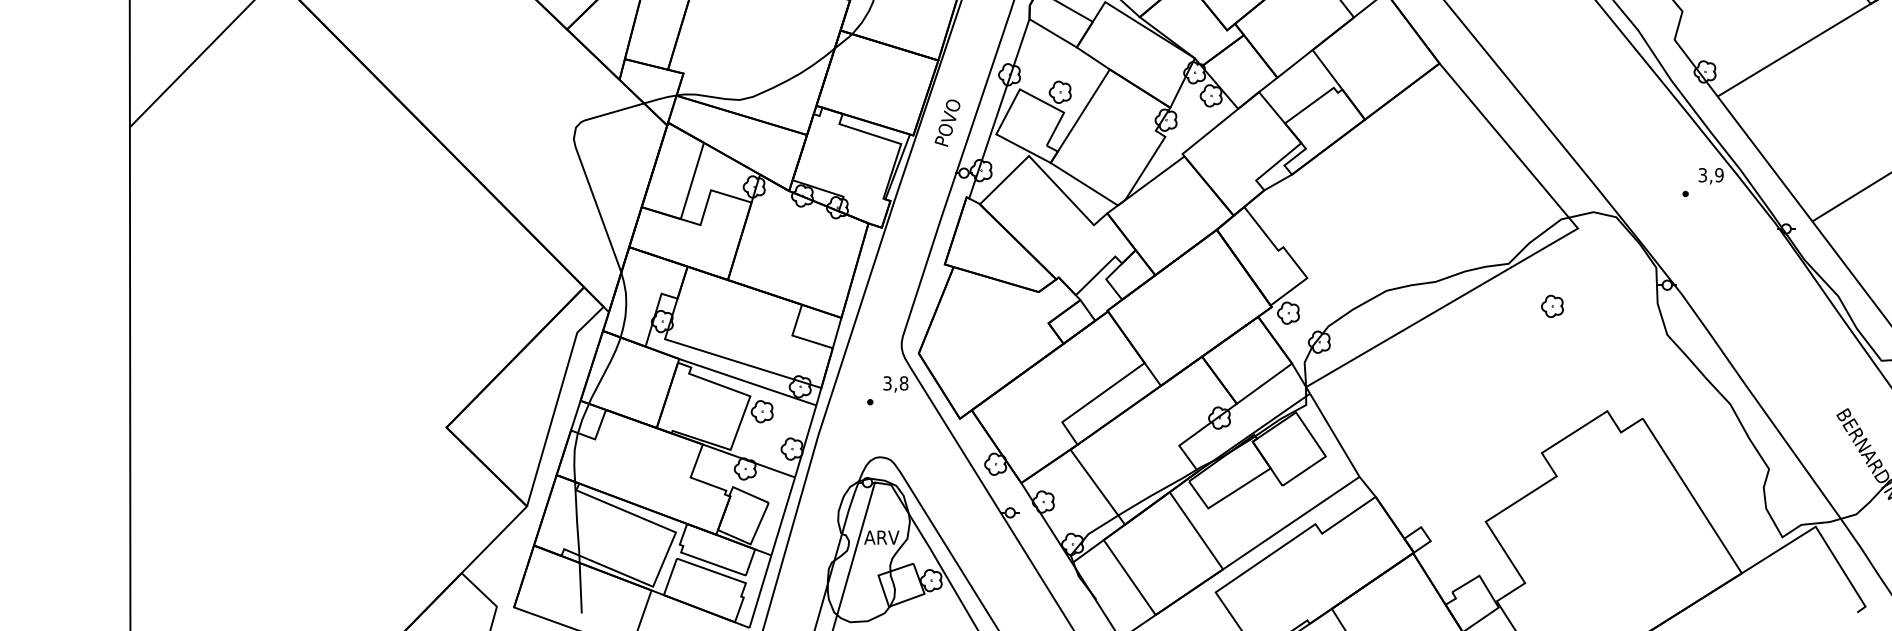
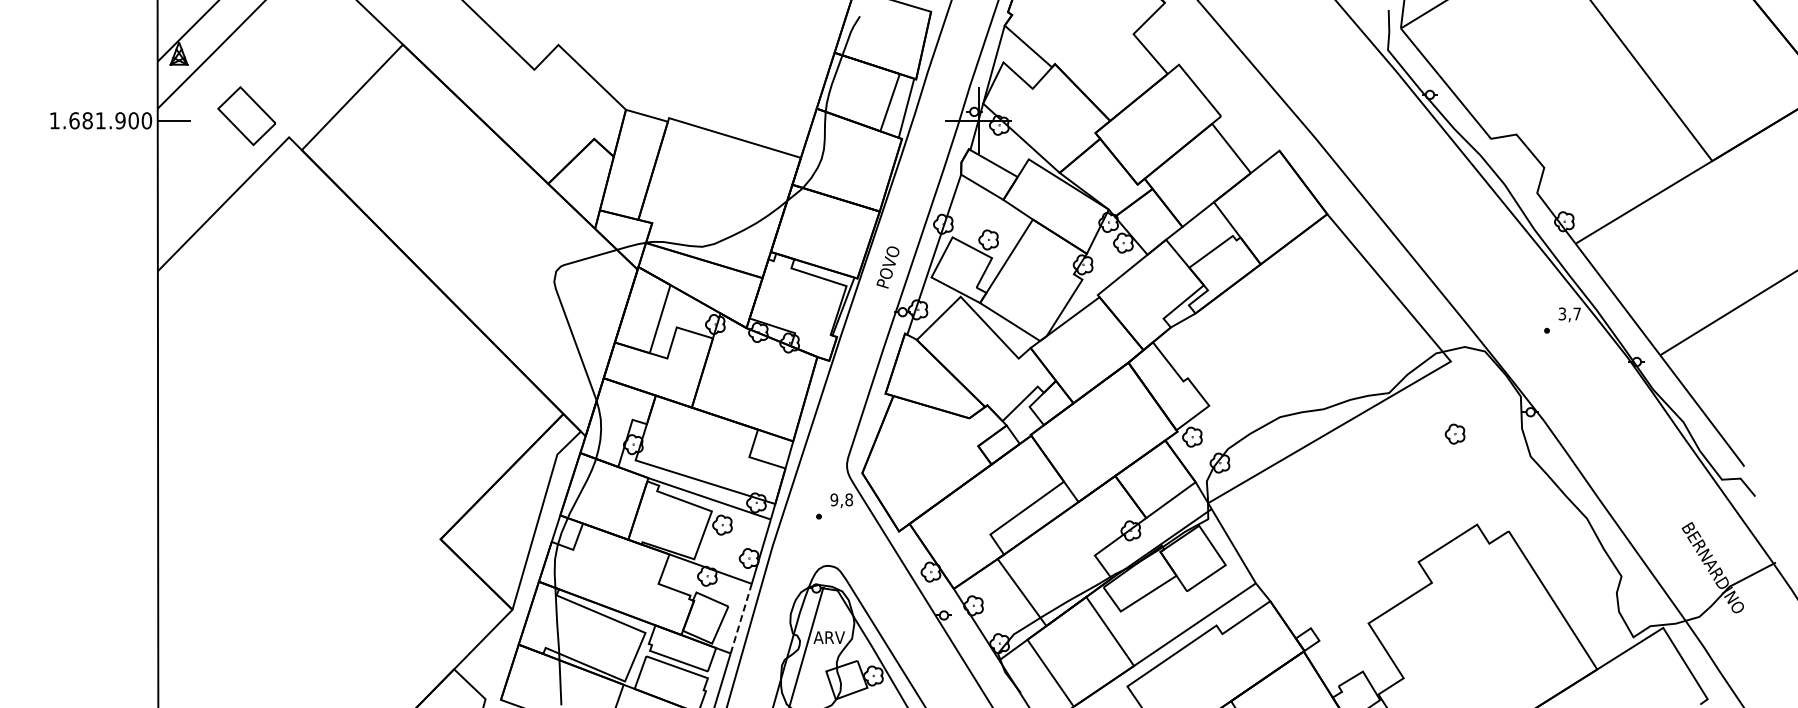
text: (1719, 174) -> (1577, 313), 3,9 -> 3,7
part: (1551, 305) -> (1454, 433), moved
text: (887, 382) -> (834, 499), 3,8 -> 9,8
line: (783, 516) -> (741, 618), solid -> dashed

